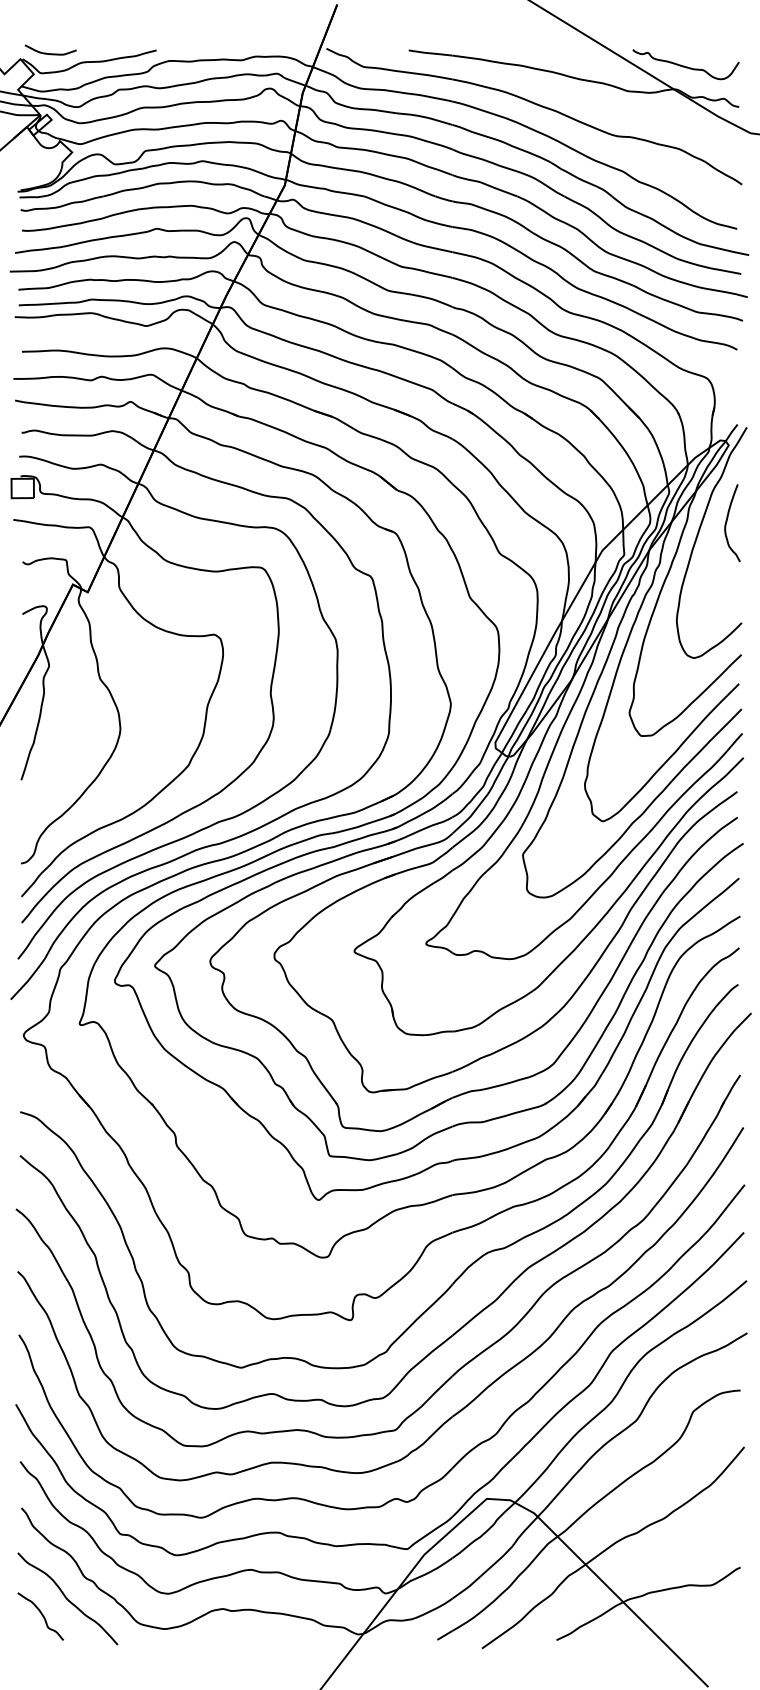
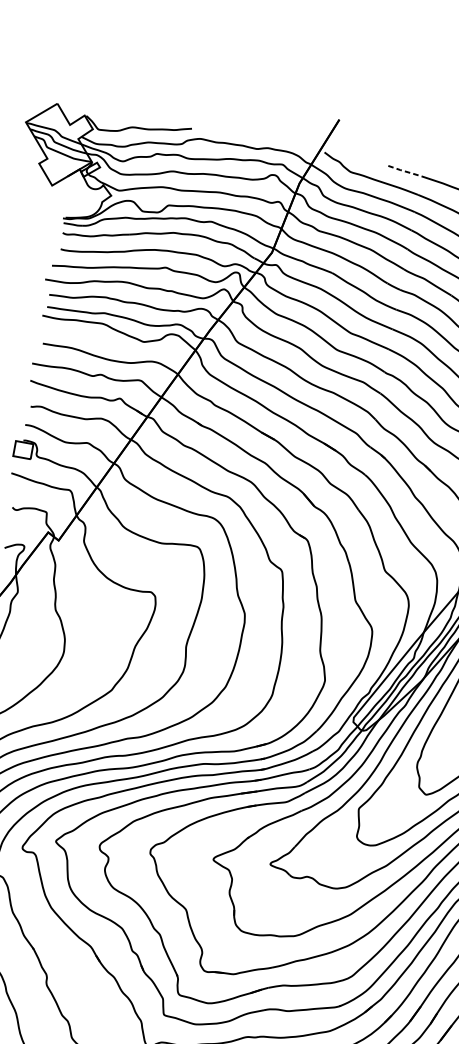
curve: (50, 53) -> (108, 115), removed
line: (431, 53) -> (405, 171), solid -> dashed

